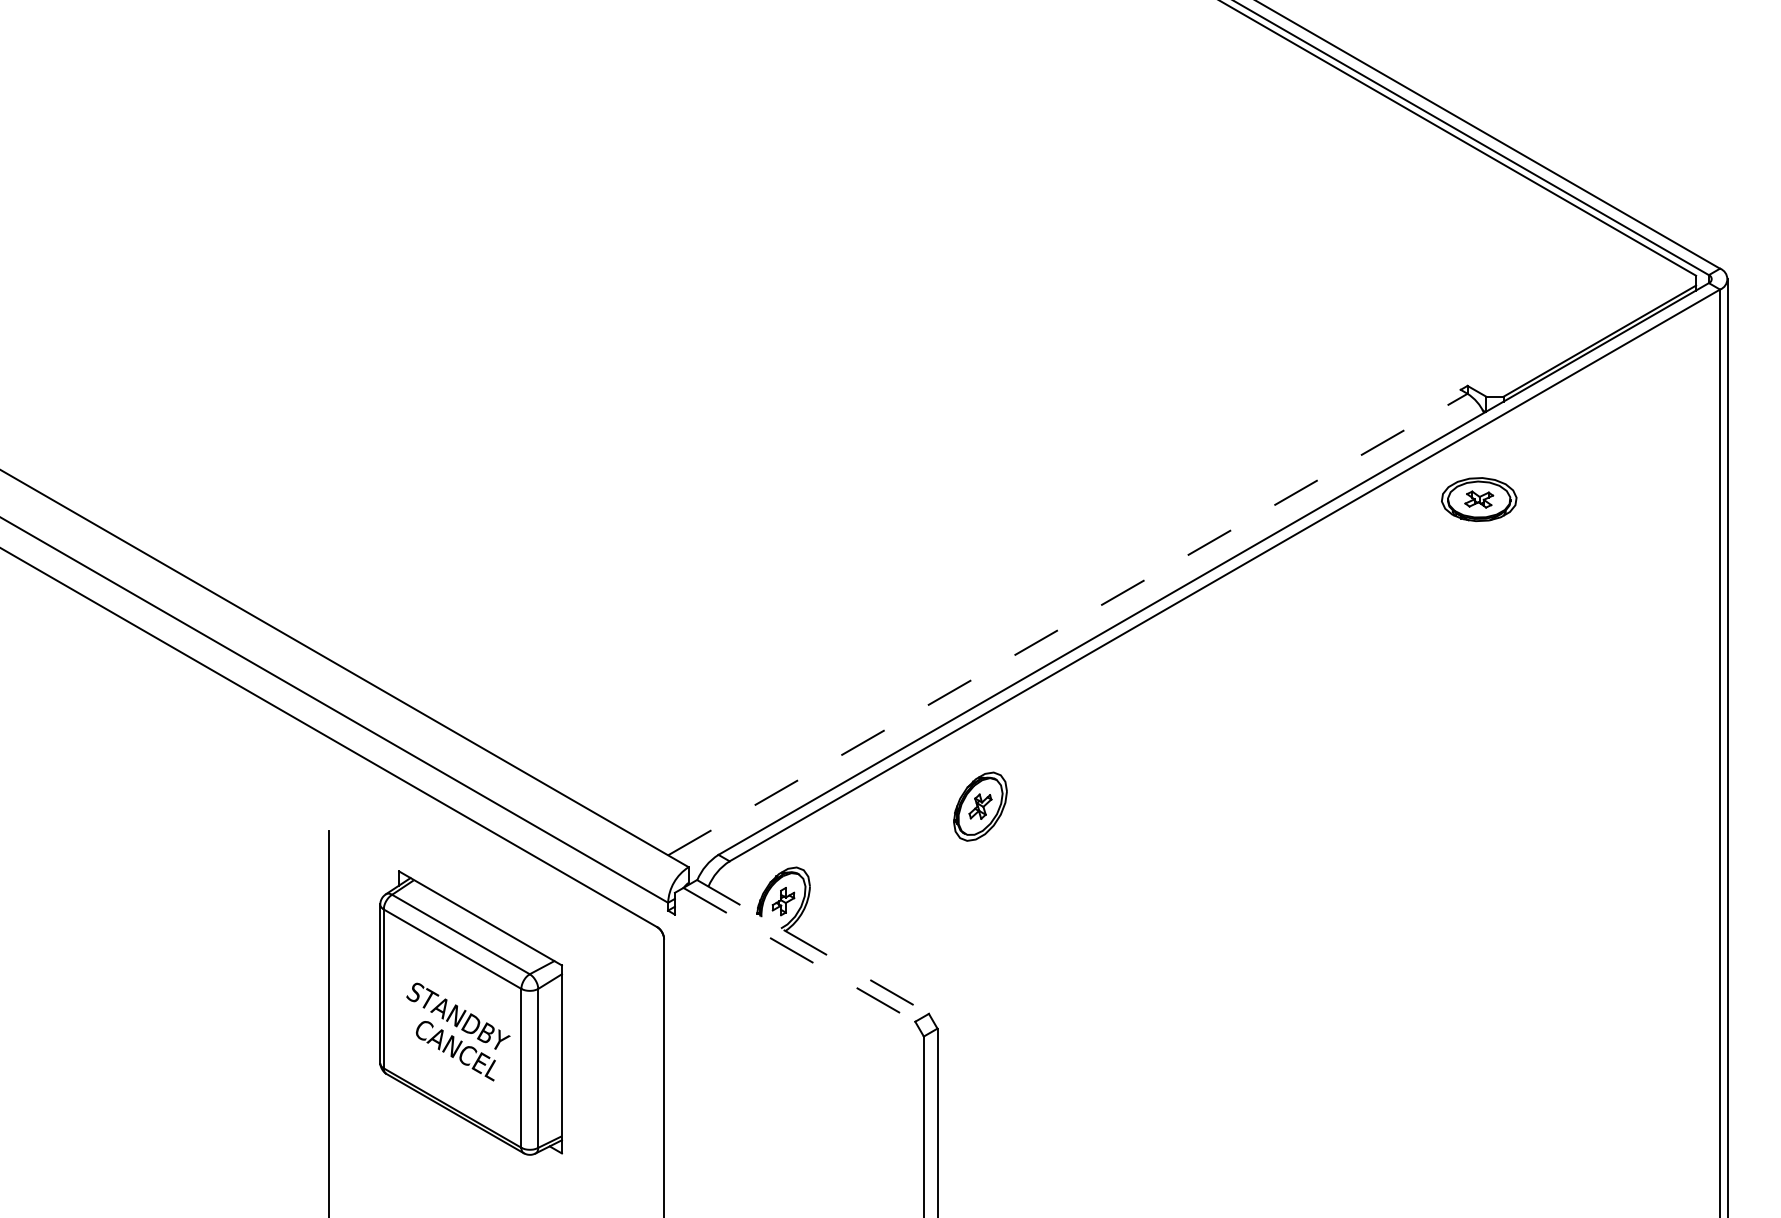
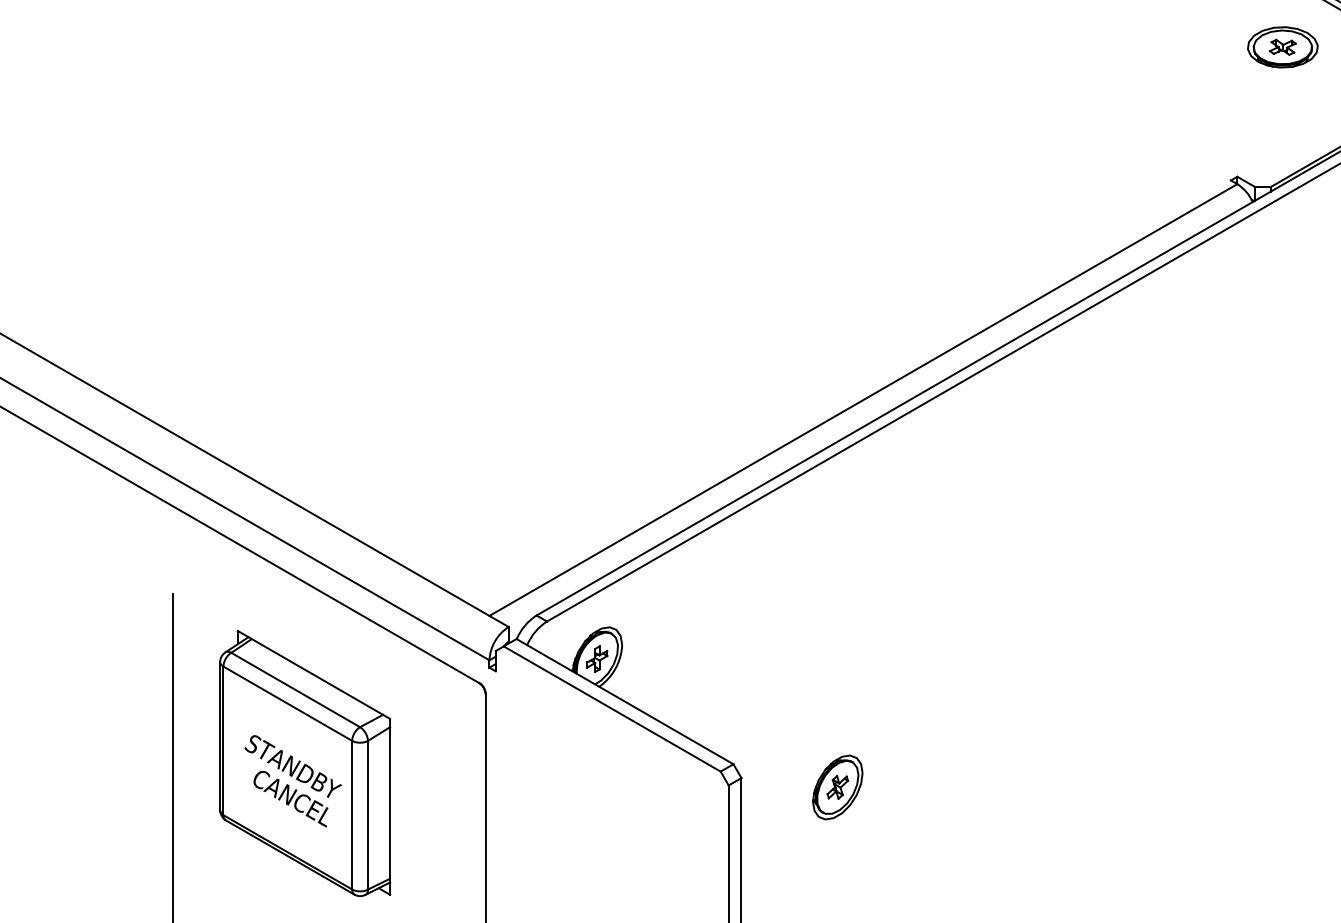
part: (1479, 499) -> (1283, 47), moved
line: (1067, 624) -> (863, 399), dashed -> solid
part: (980, 806) -> (837, 787), moved
line: (813, 946) -> (625, 701), dashed -> solid
line: (799, 954) -> (612, 708), dashed -> solid

